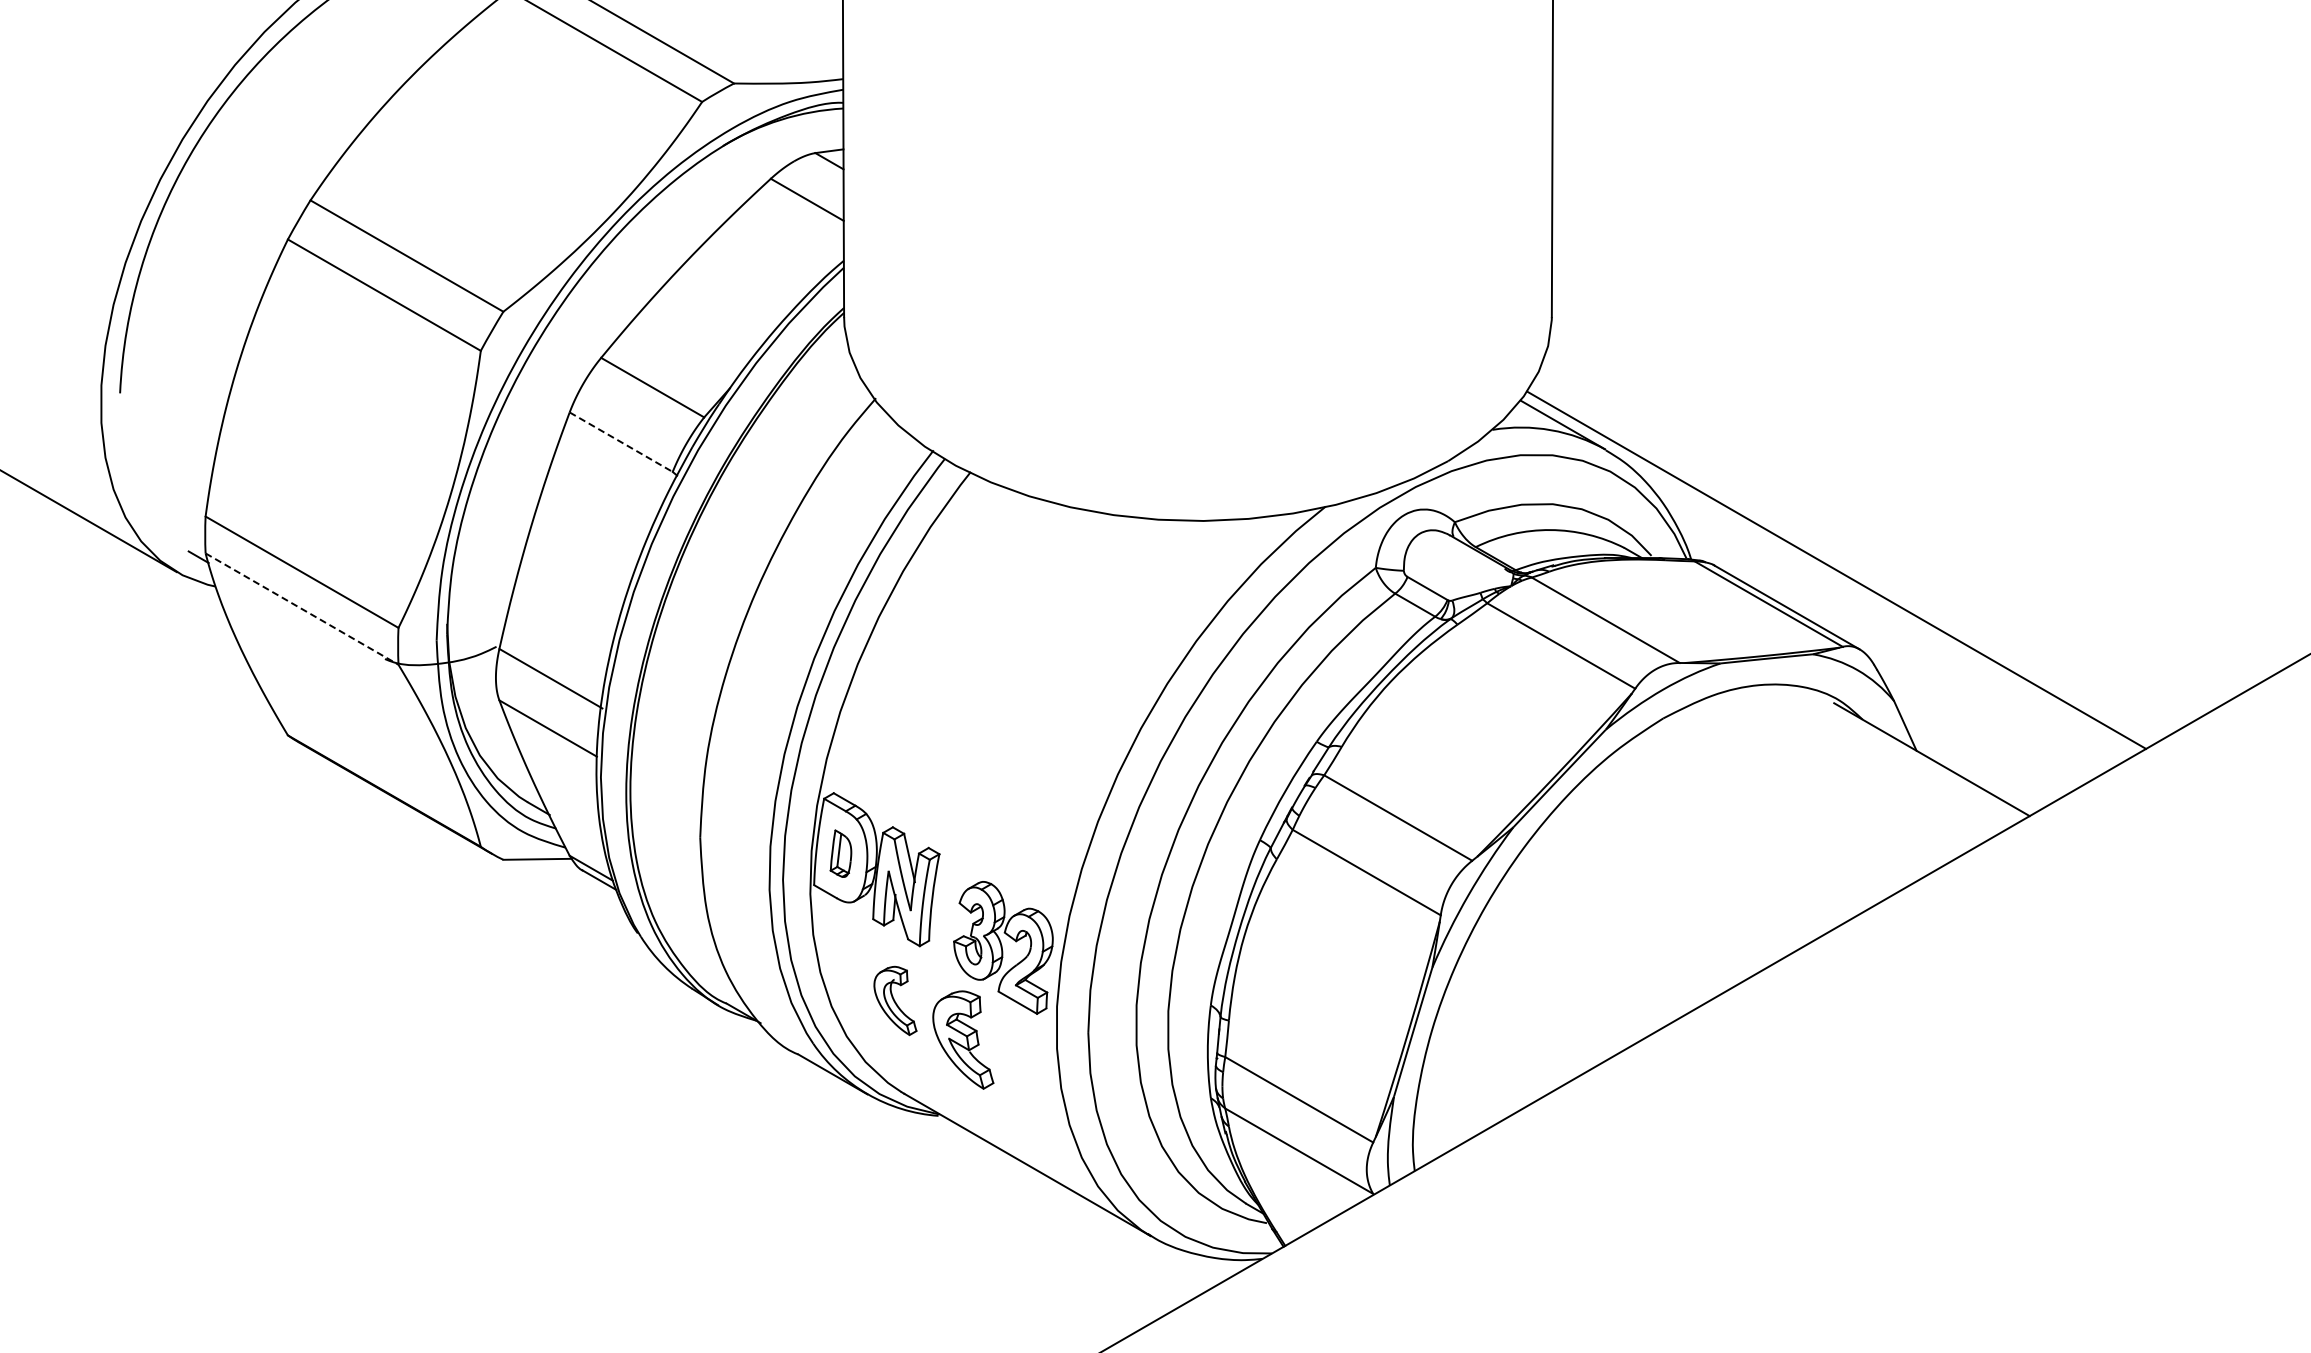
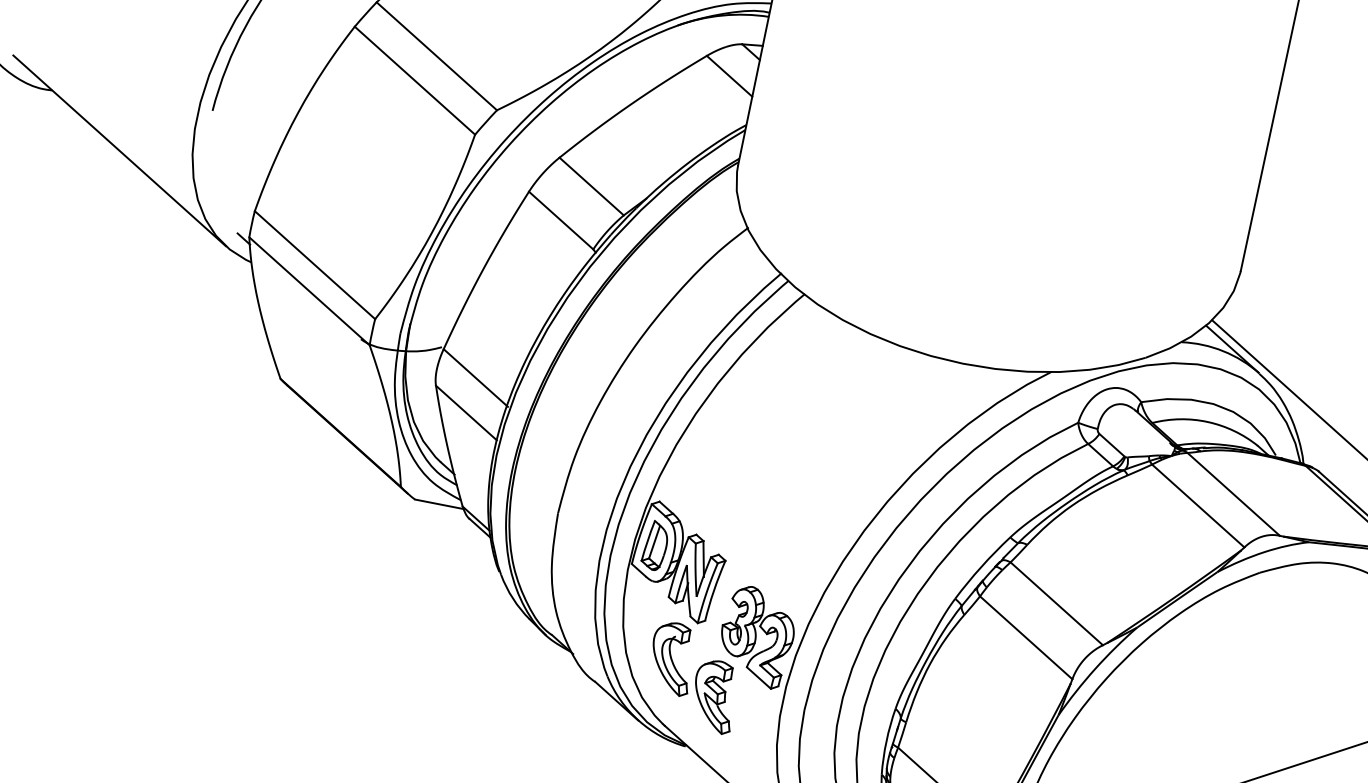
line: (621, 442) -> (561, 220), dashed -> solid
line: (302, 609) -> (309, 291), dashed -> solid
part: (840, 853) -> (655, 545), size x1.43
part: (895, 1000) -> (672, 658), size x1.43

